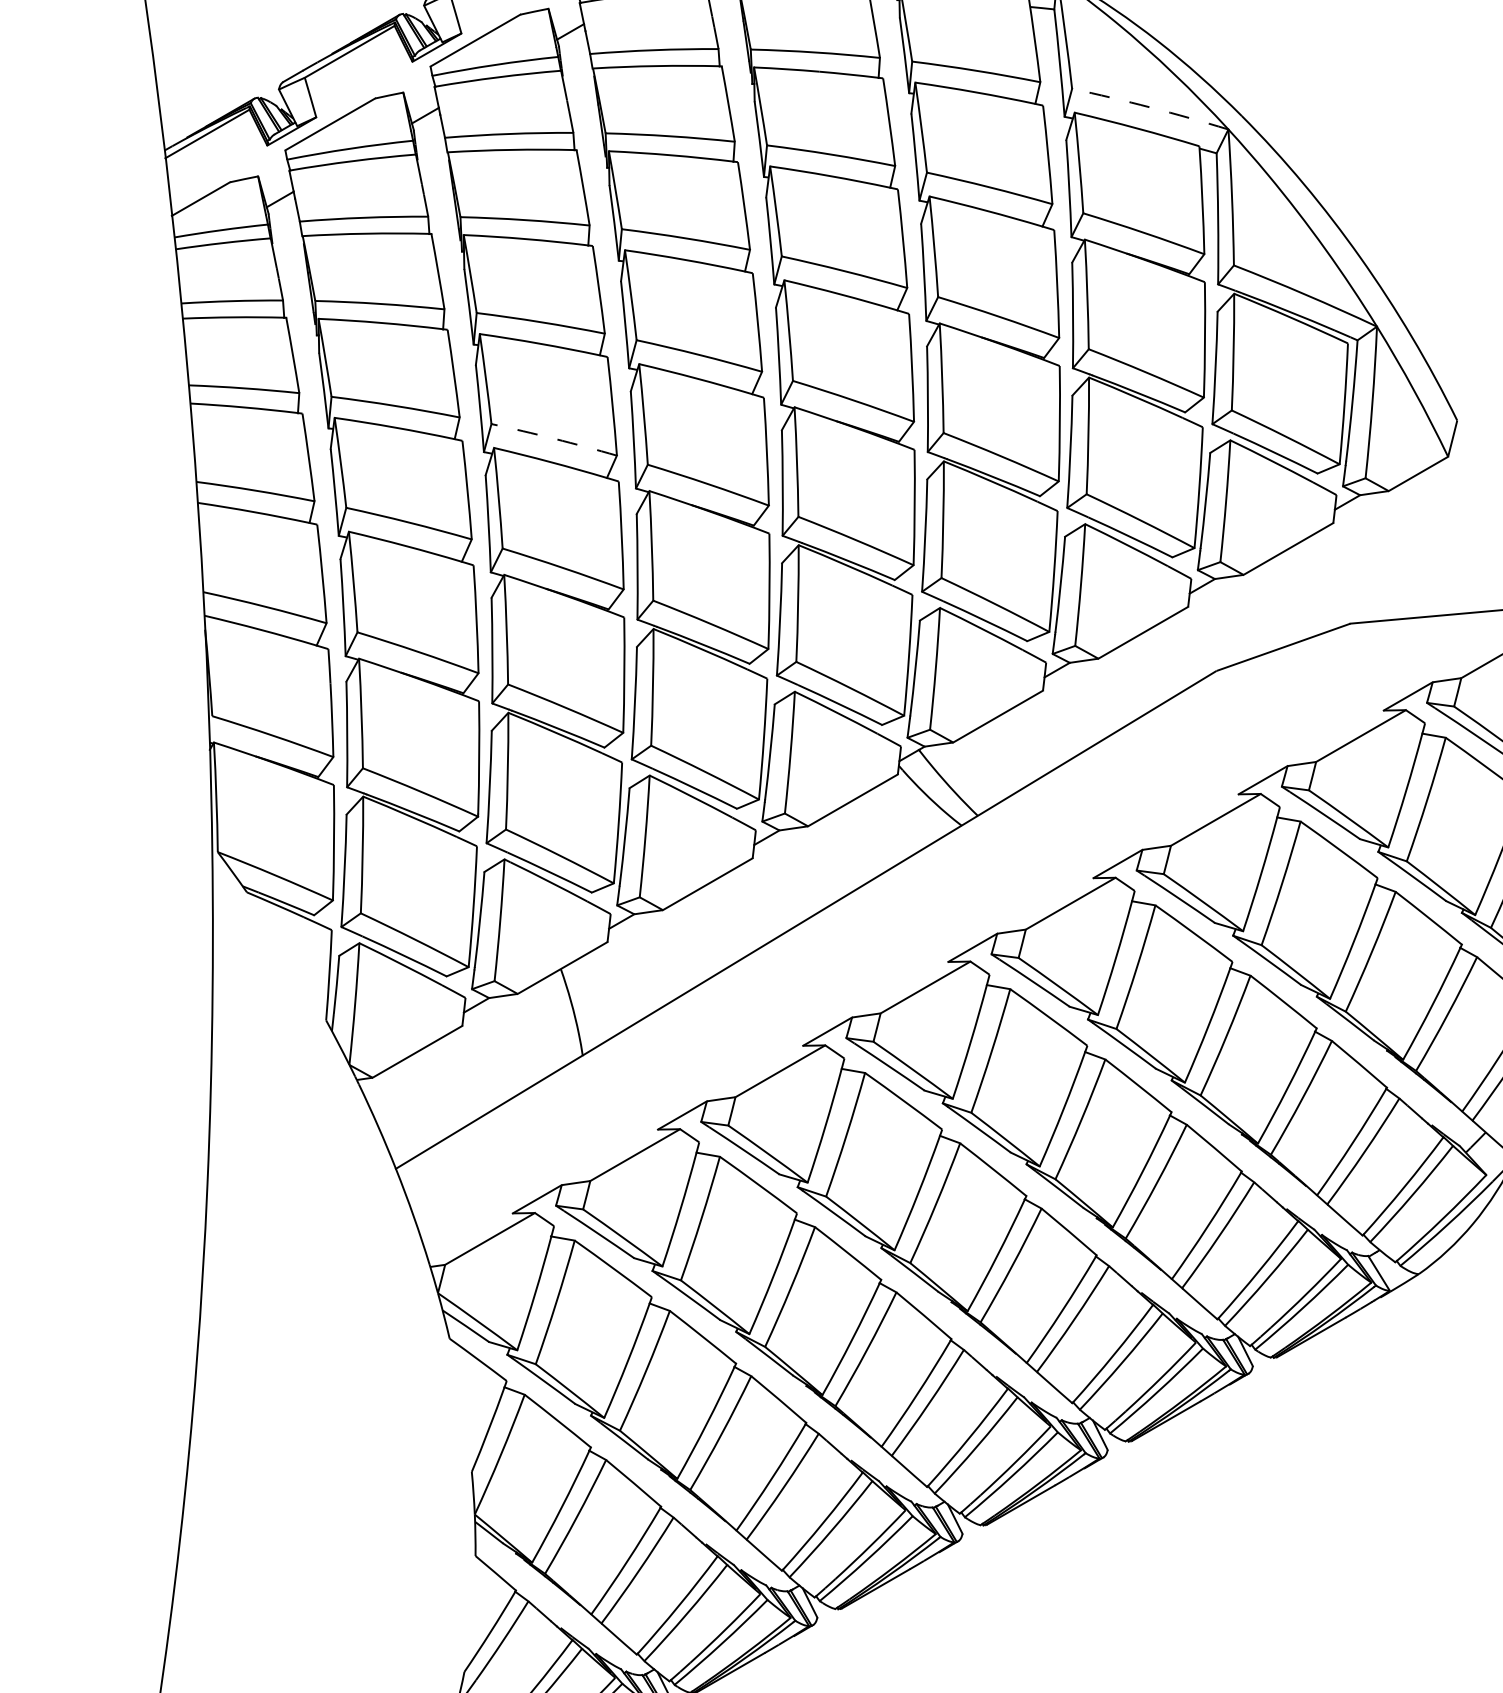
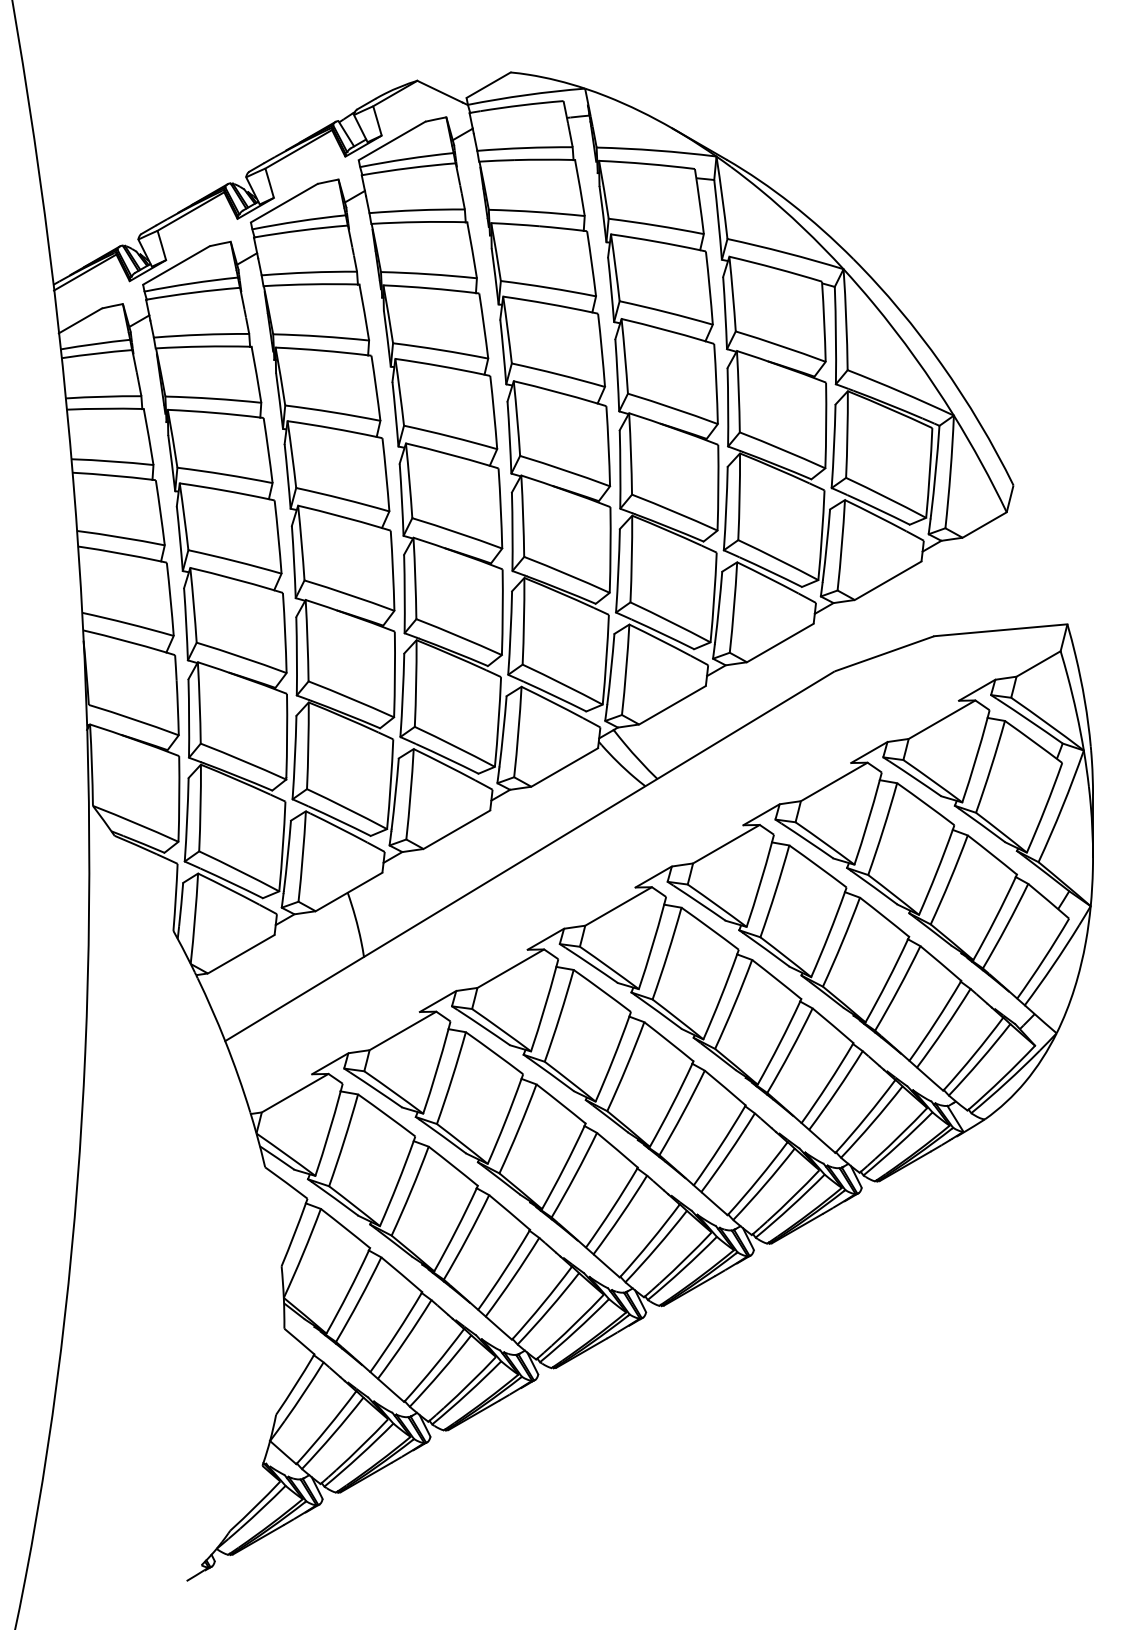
arc: (1150, 107) -> (785, 252), dashed -> solid
arc: (555, 438) -> (343, 498), dashed -> solid

